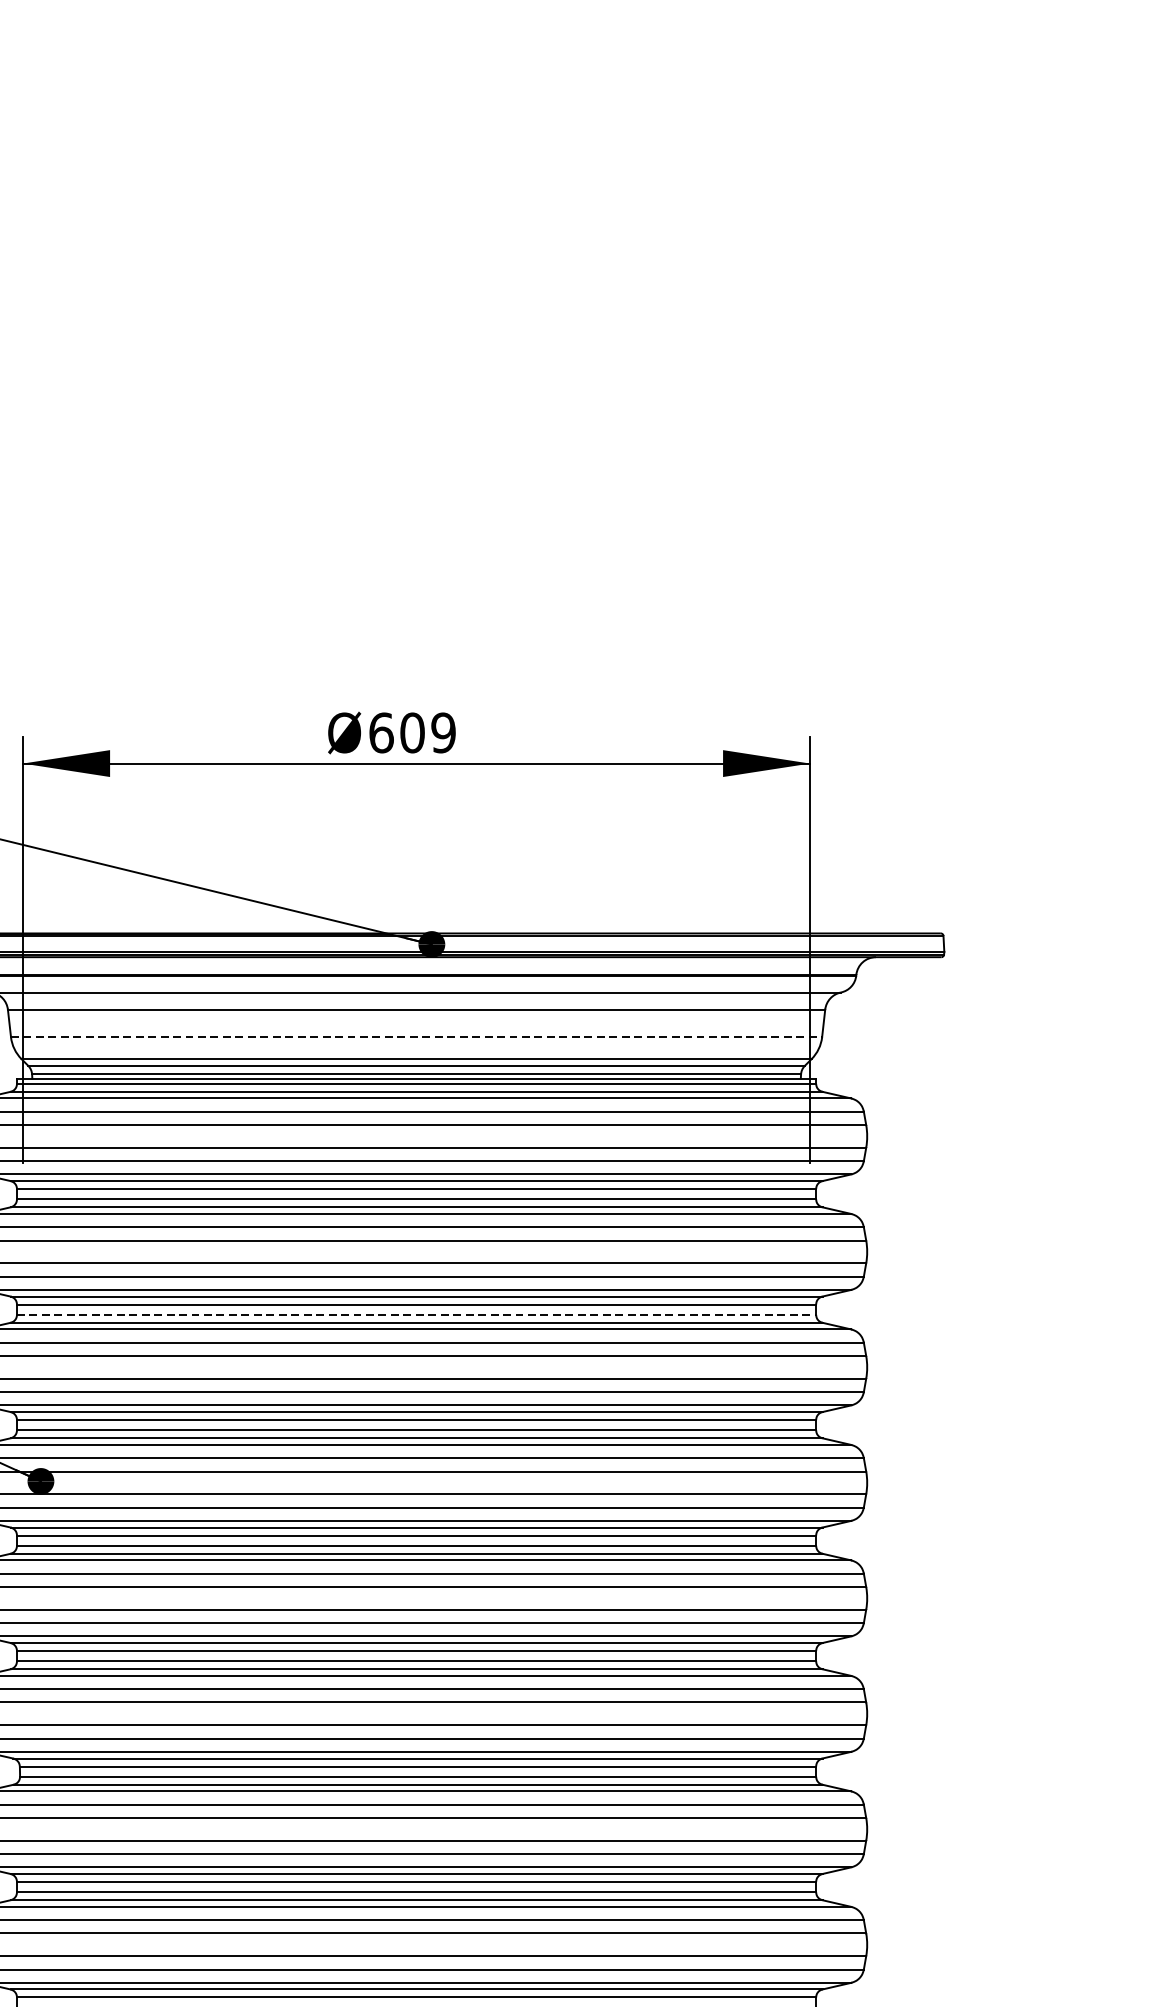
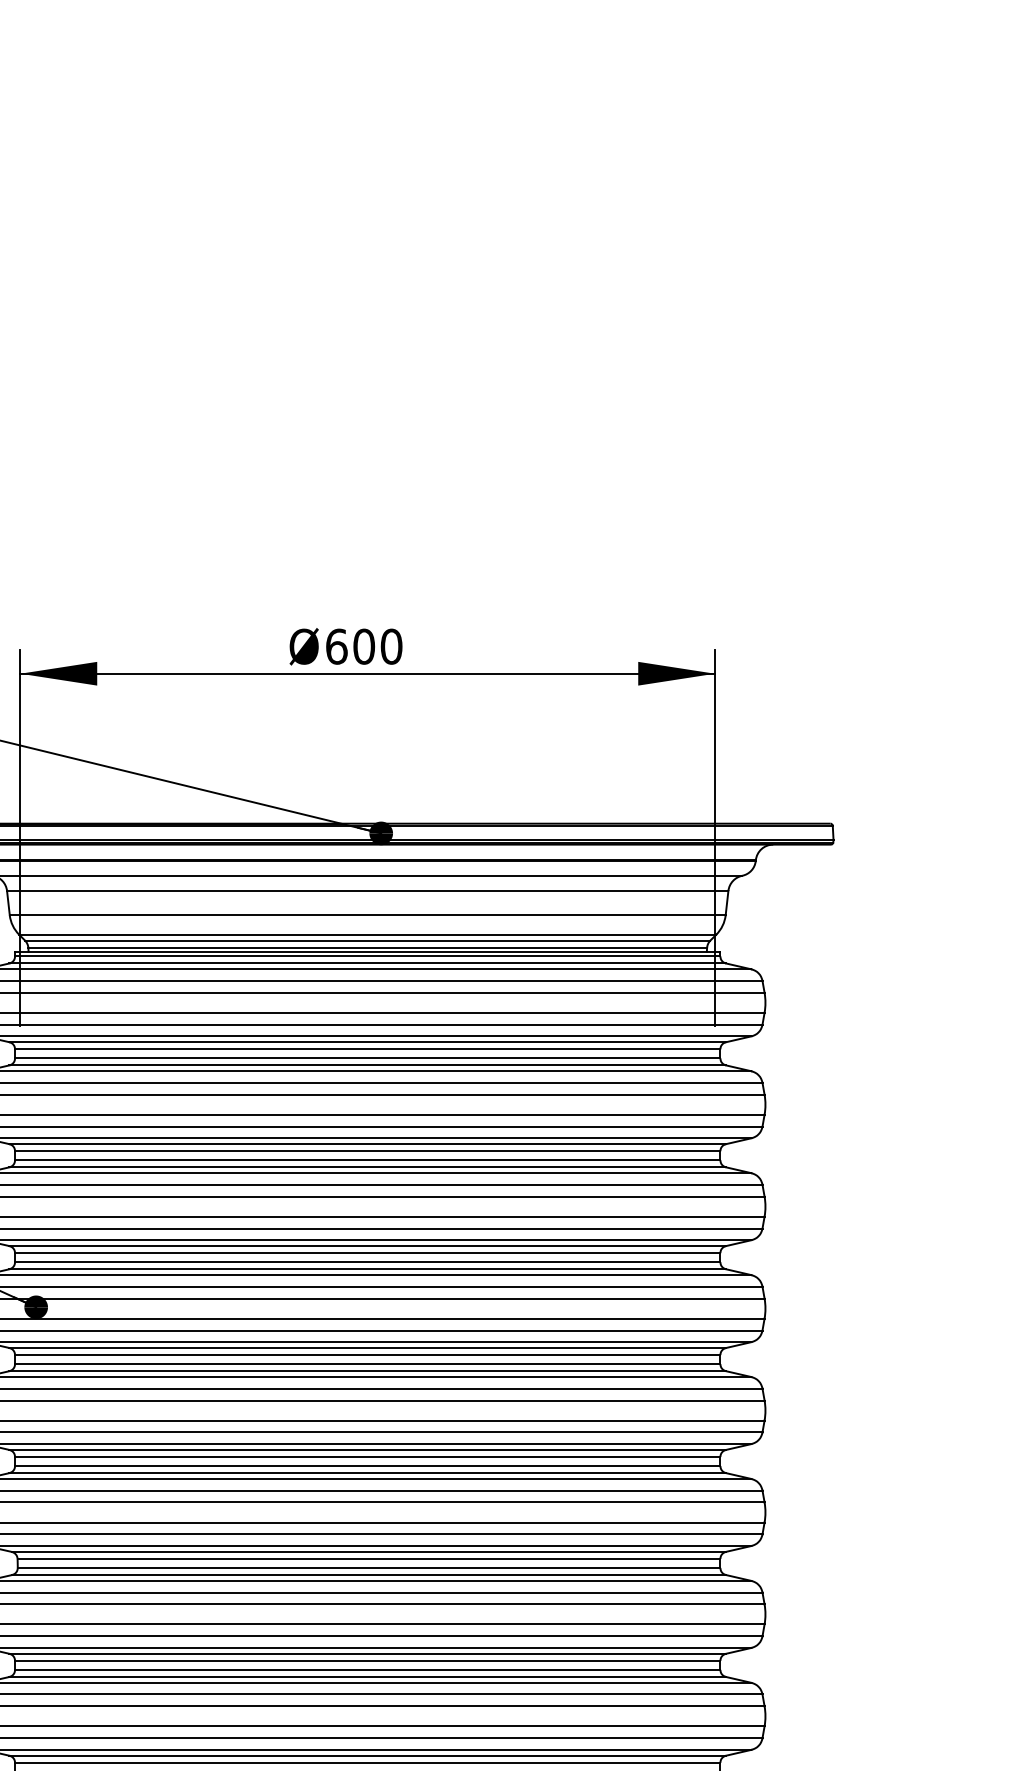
text: (443, 732) -> (391, 646), 609 -> 600
line: (416, 1037) -> (367, 915), dashed -> solid
line: (416, 1315) -> (367, 1160), dashed -> solid

